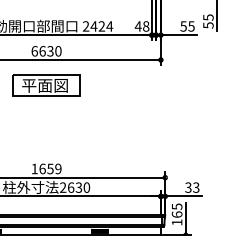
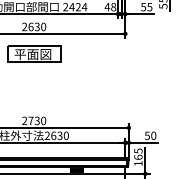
text: (34, 51) -> (24, 27), 6630 -> 2630
text: (46, 168) -> (34, 120), 1659 -> 2730
text: (192, 187) -> (150, 135), 33 -> 50

